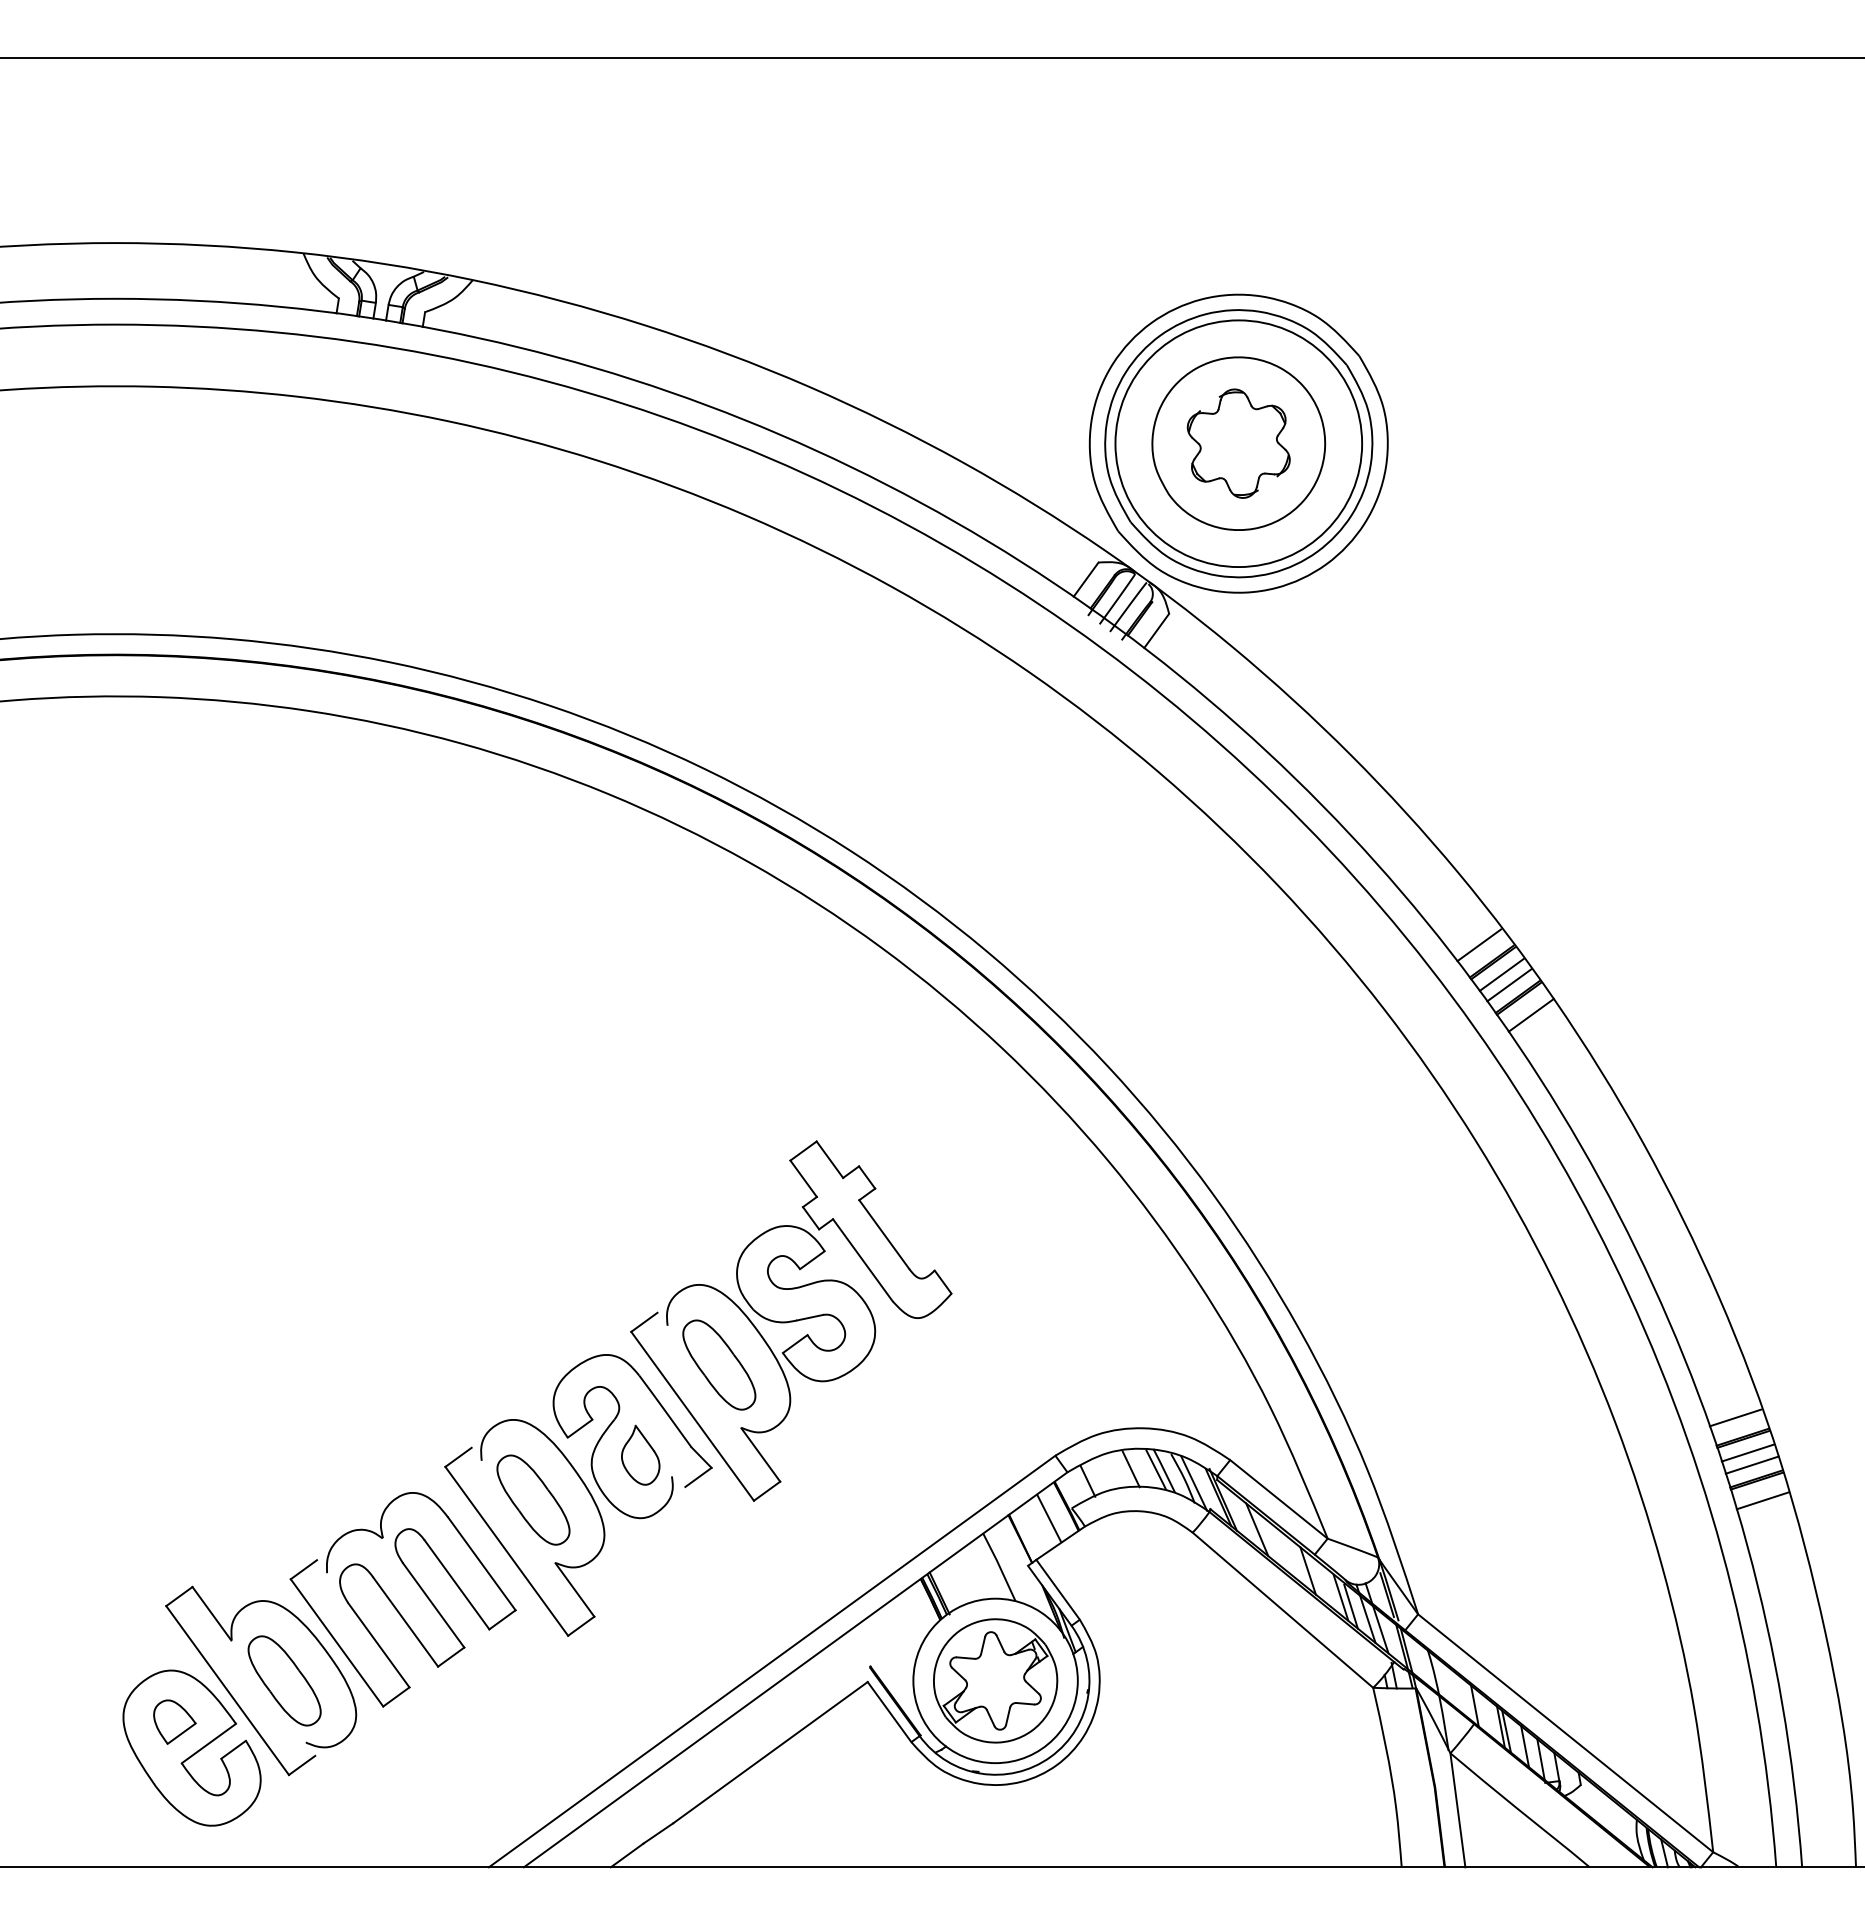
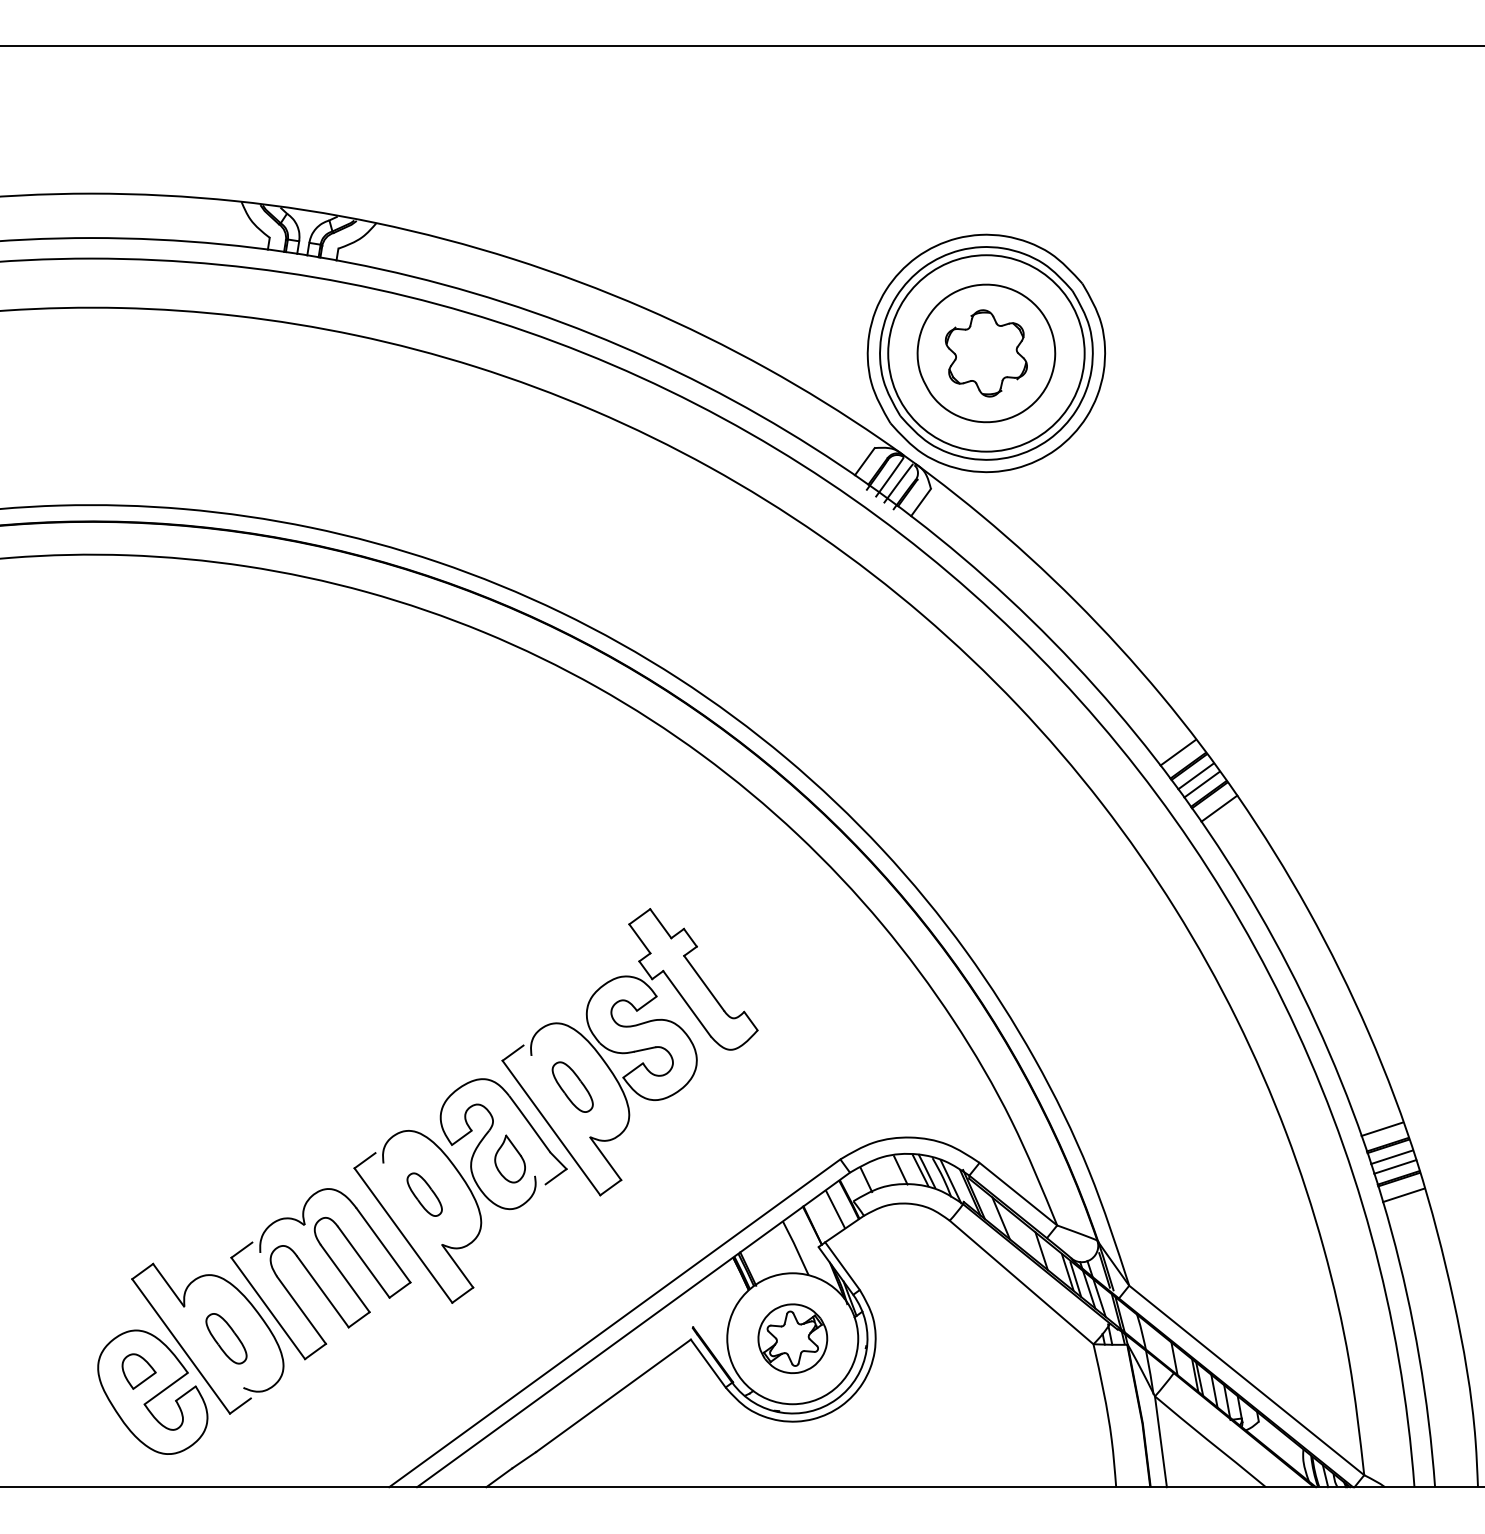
part: (719, 1364) -> (572, 1086), size x0.7
part: (533, 1499) -> (424, 1194), size x0.6
part: (284, 1680) -> (226, 1338), size x0.7
part: (995, 1680) -> (792, 1338), size x0.7

